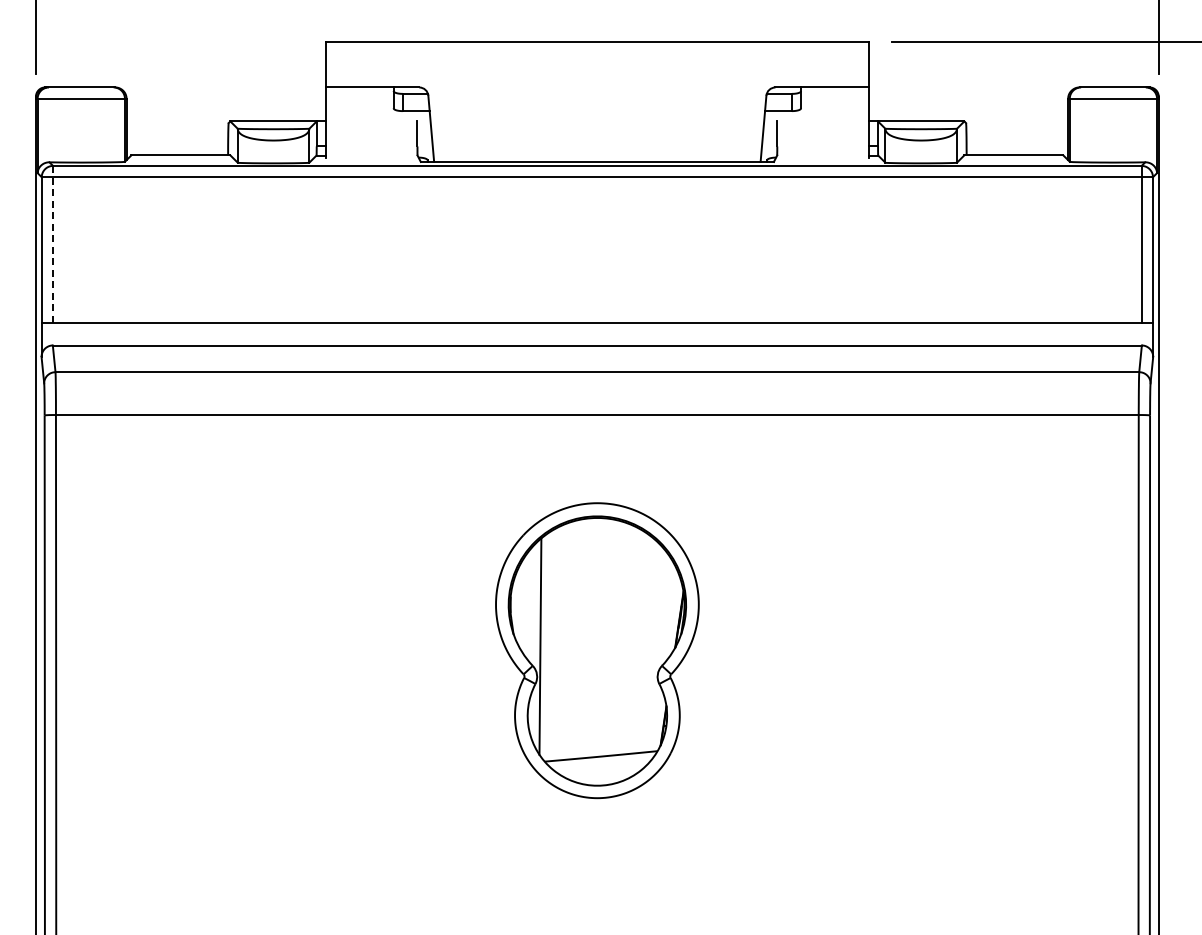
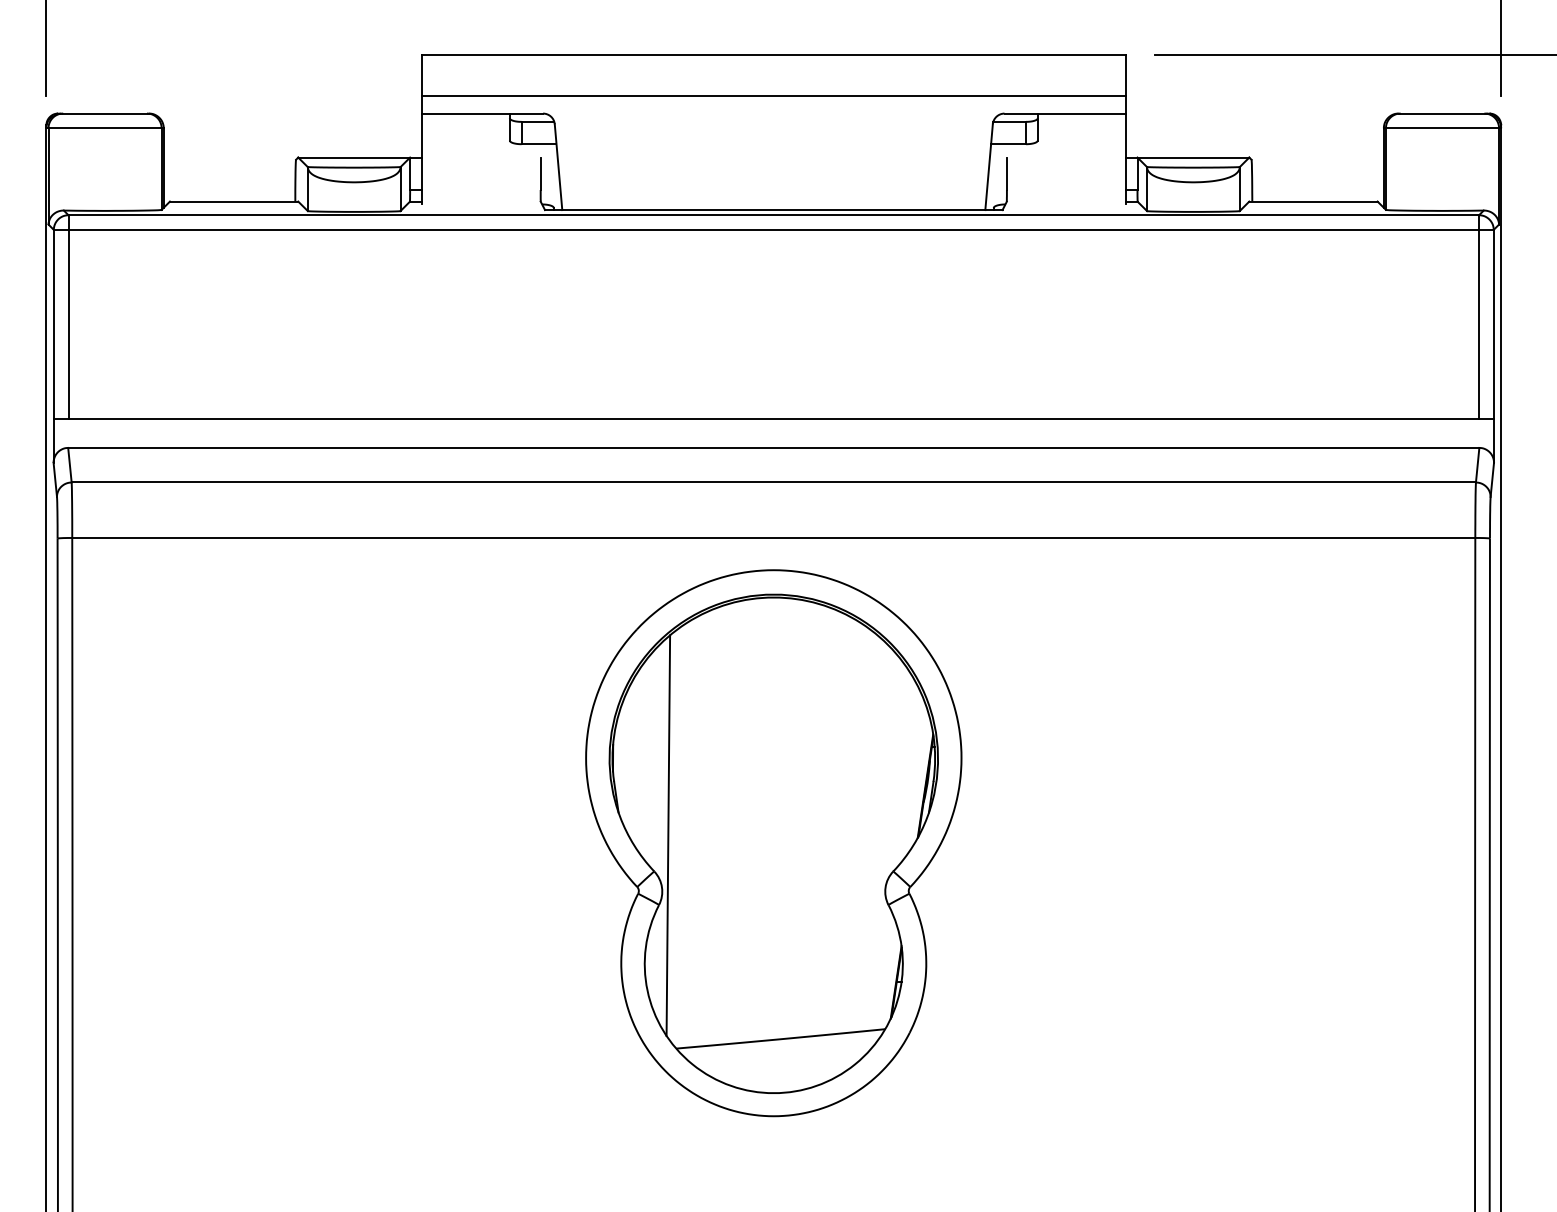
line: (596, 73) -> (772, 95), added
line: (53, 243) -> (69, 315), dashed -> solid
part: (597, 650) -> (773, 843), size x1.43

